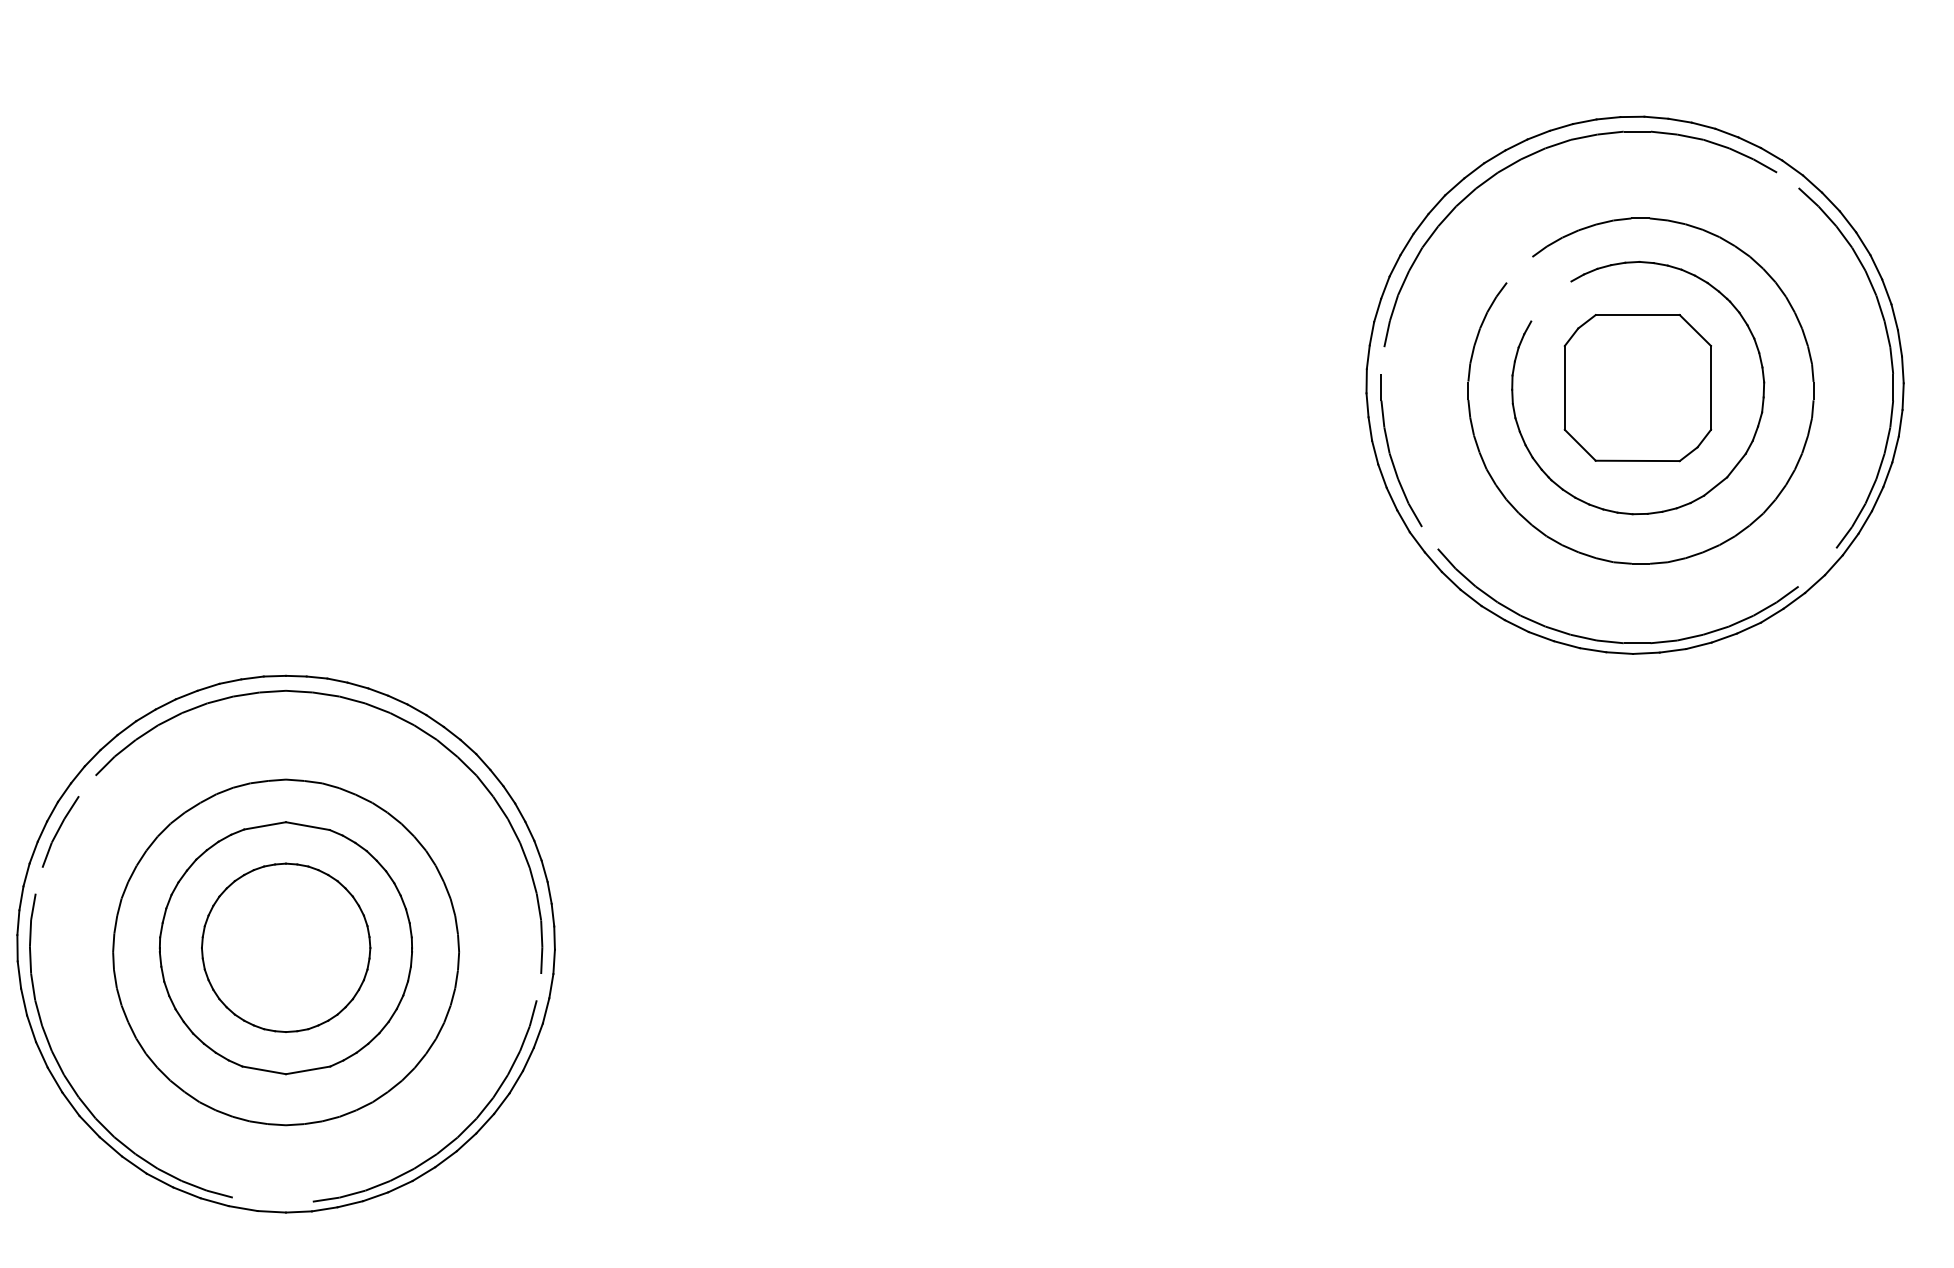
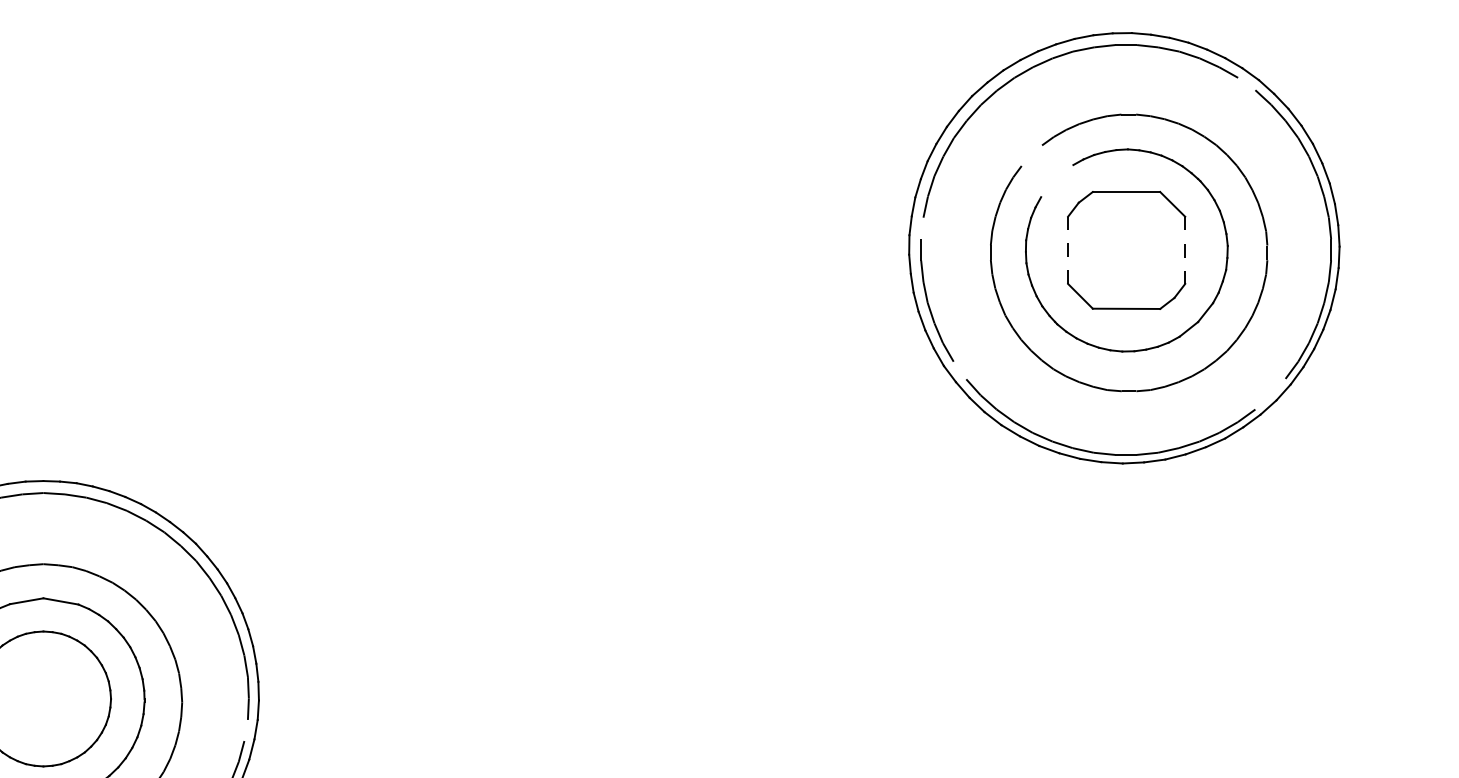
line: (1564, 387) -> (1067, 250), solid -> dashed
line: (1711, 387) -> (1185, 250), solid -> dashed

